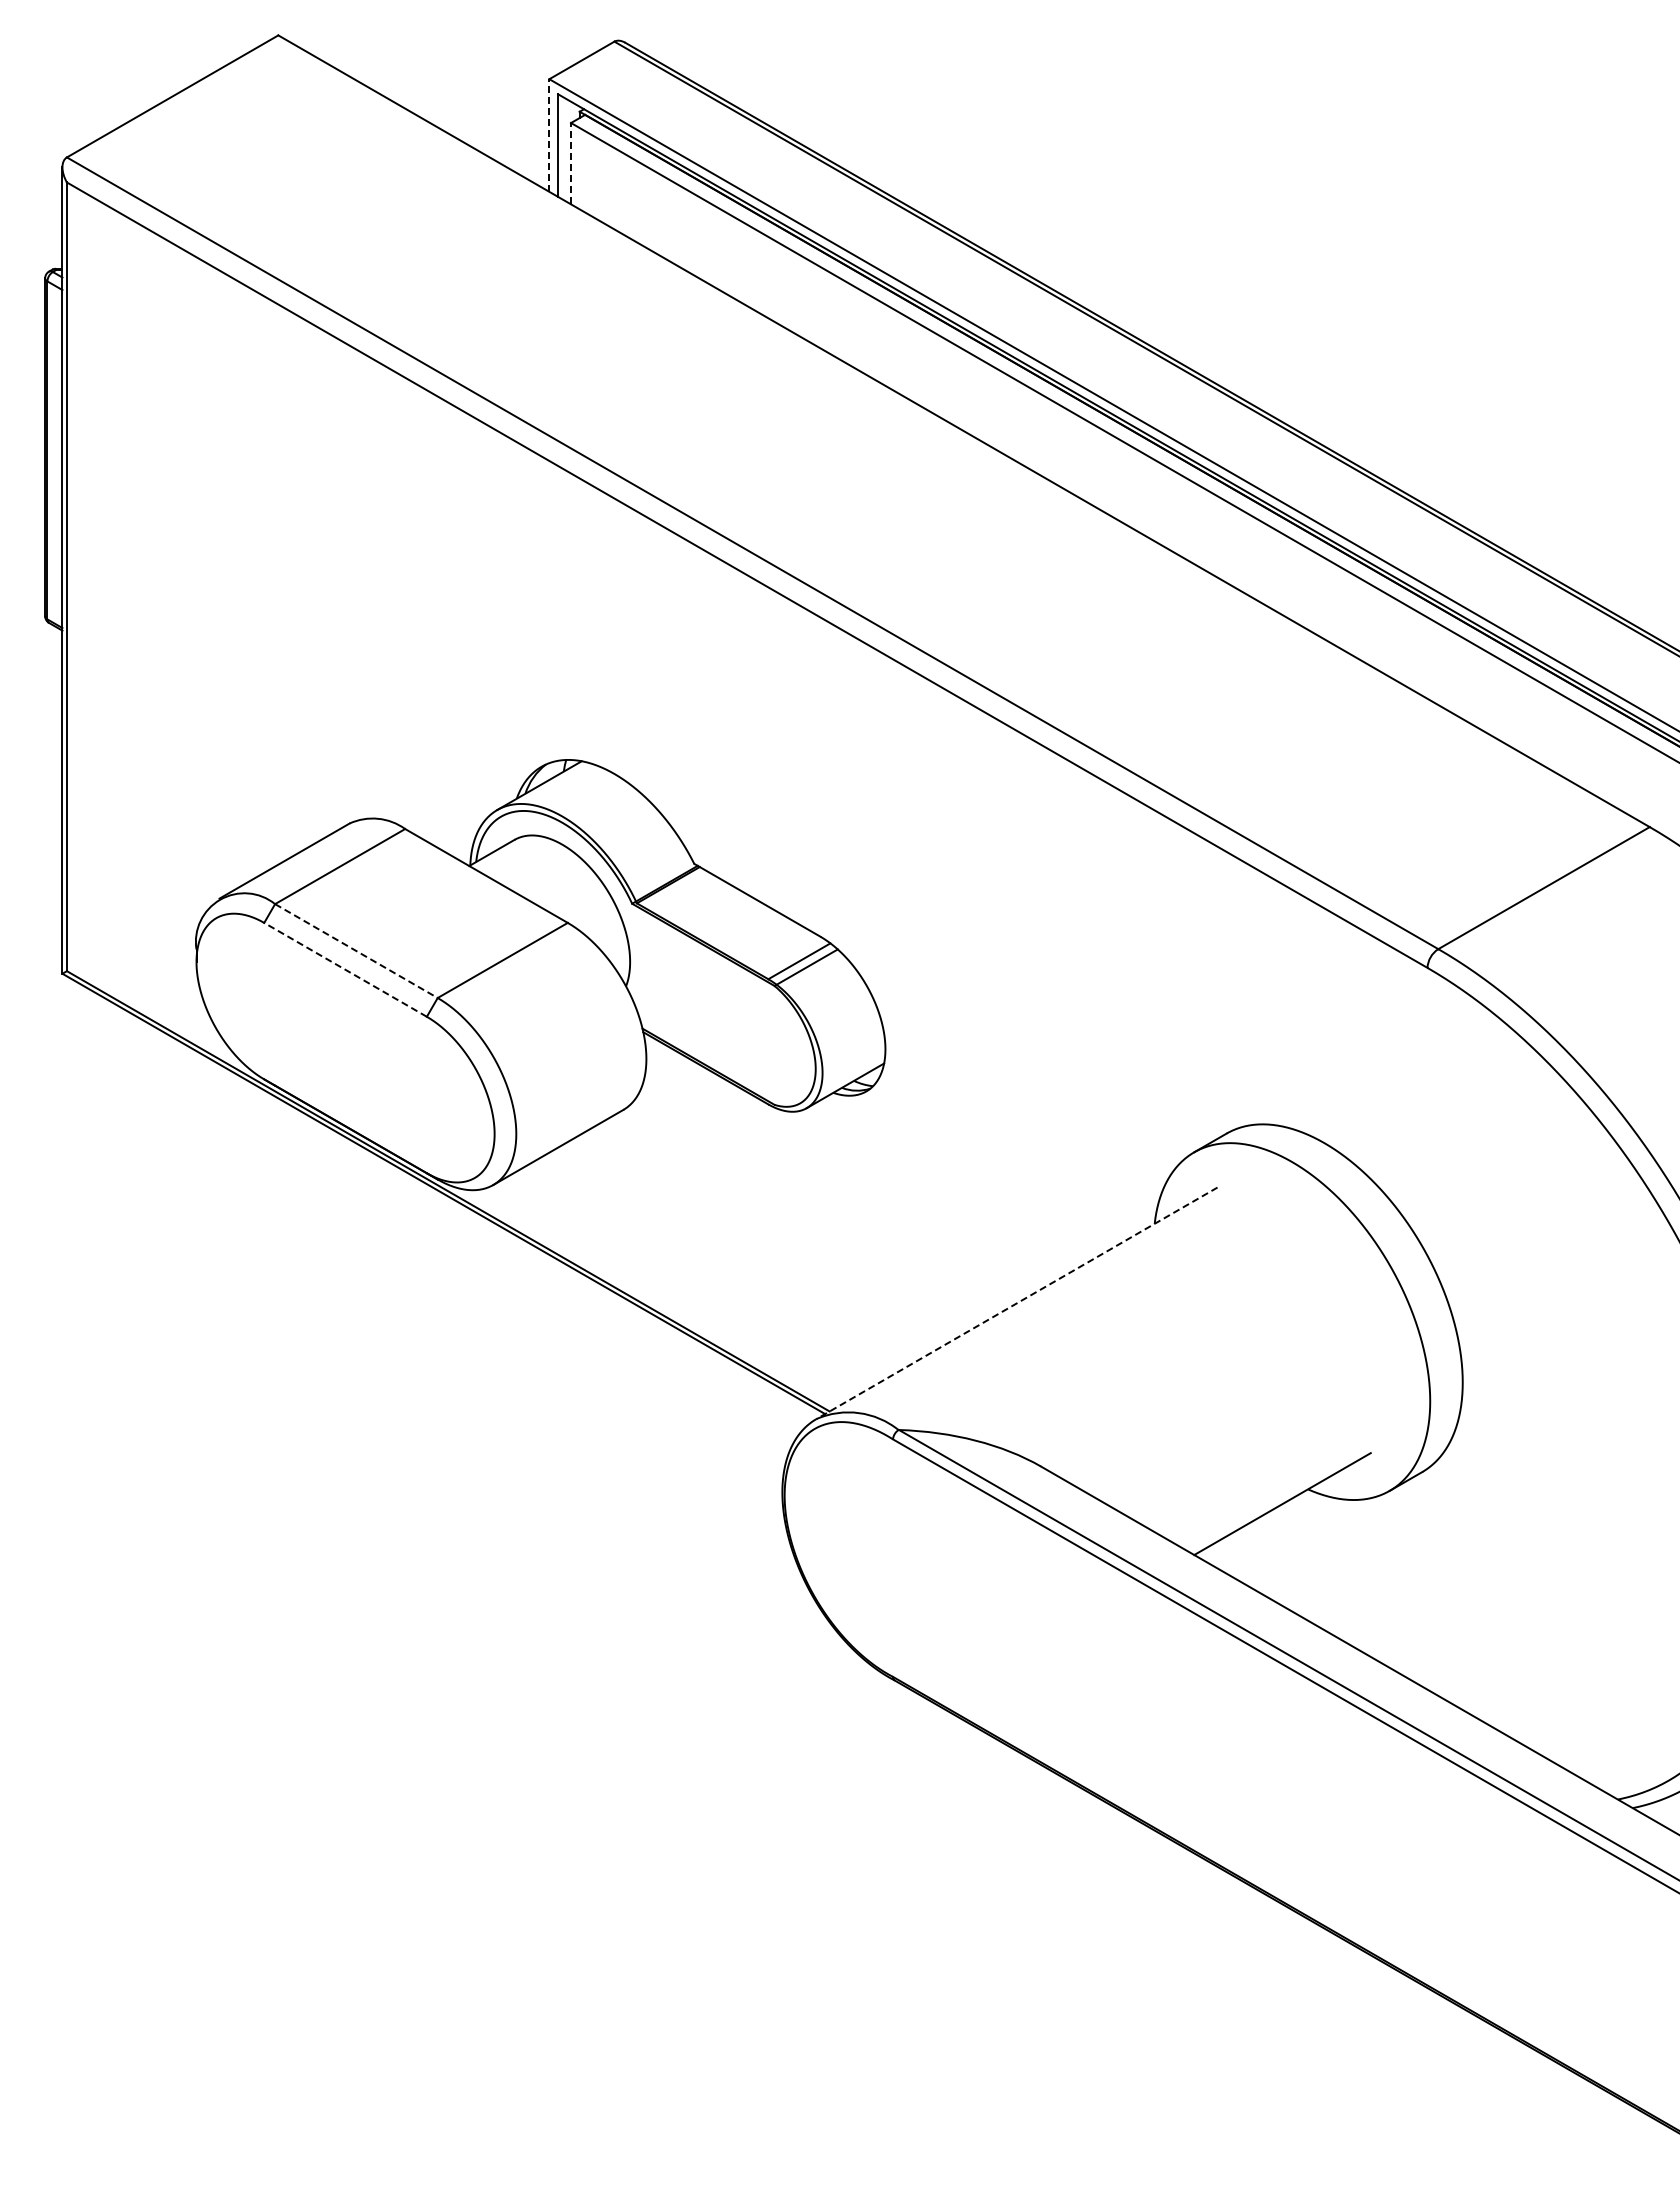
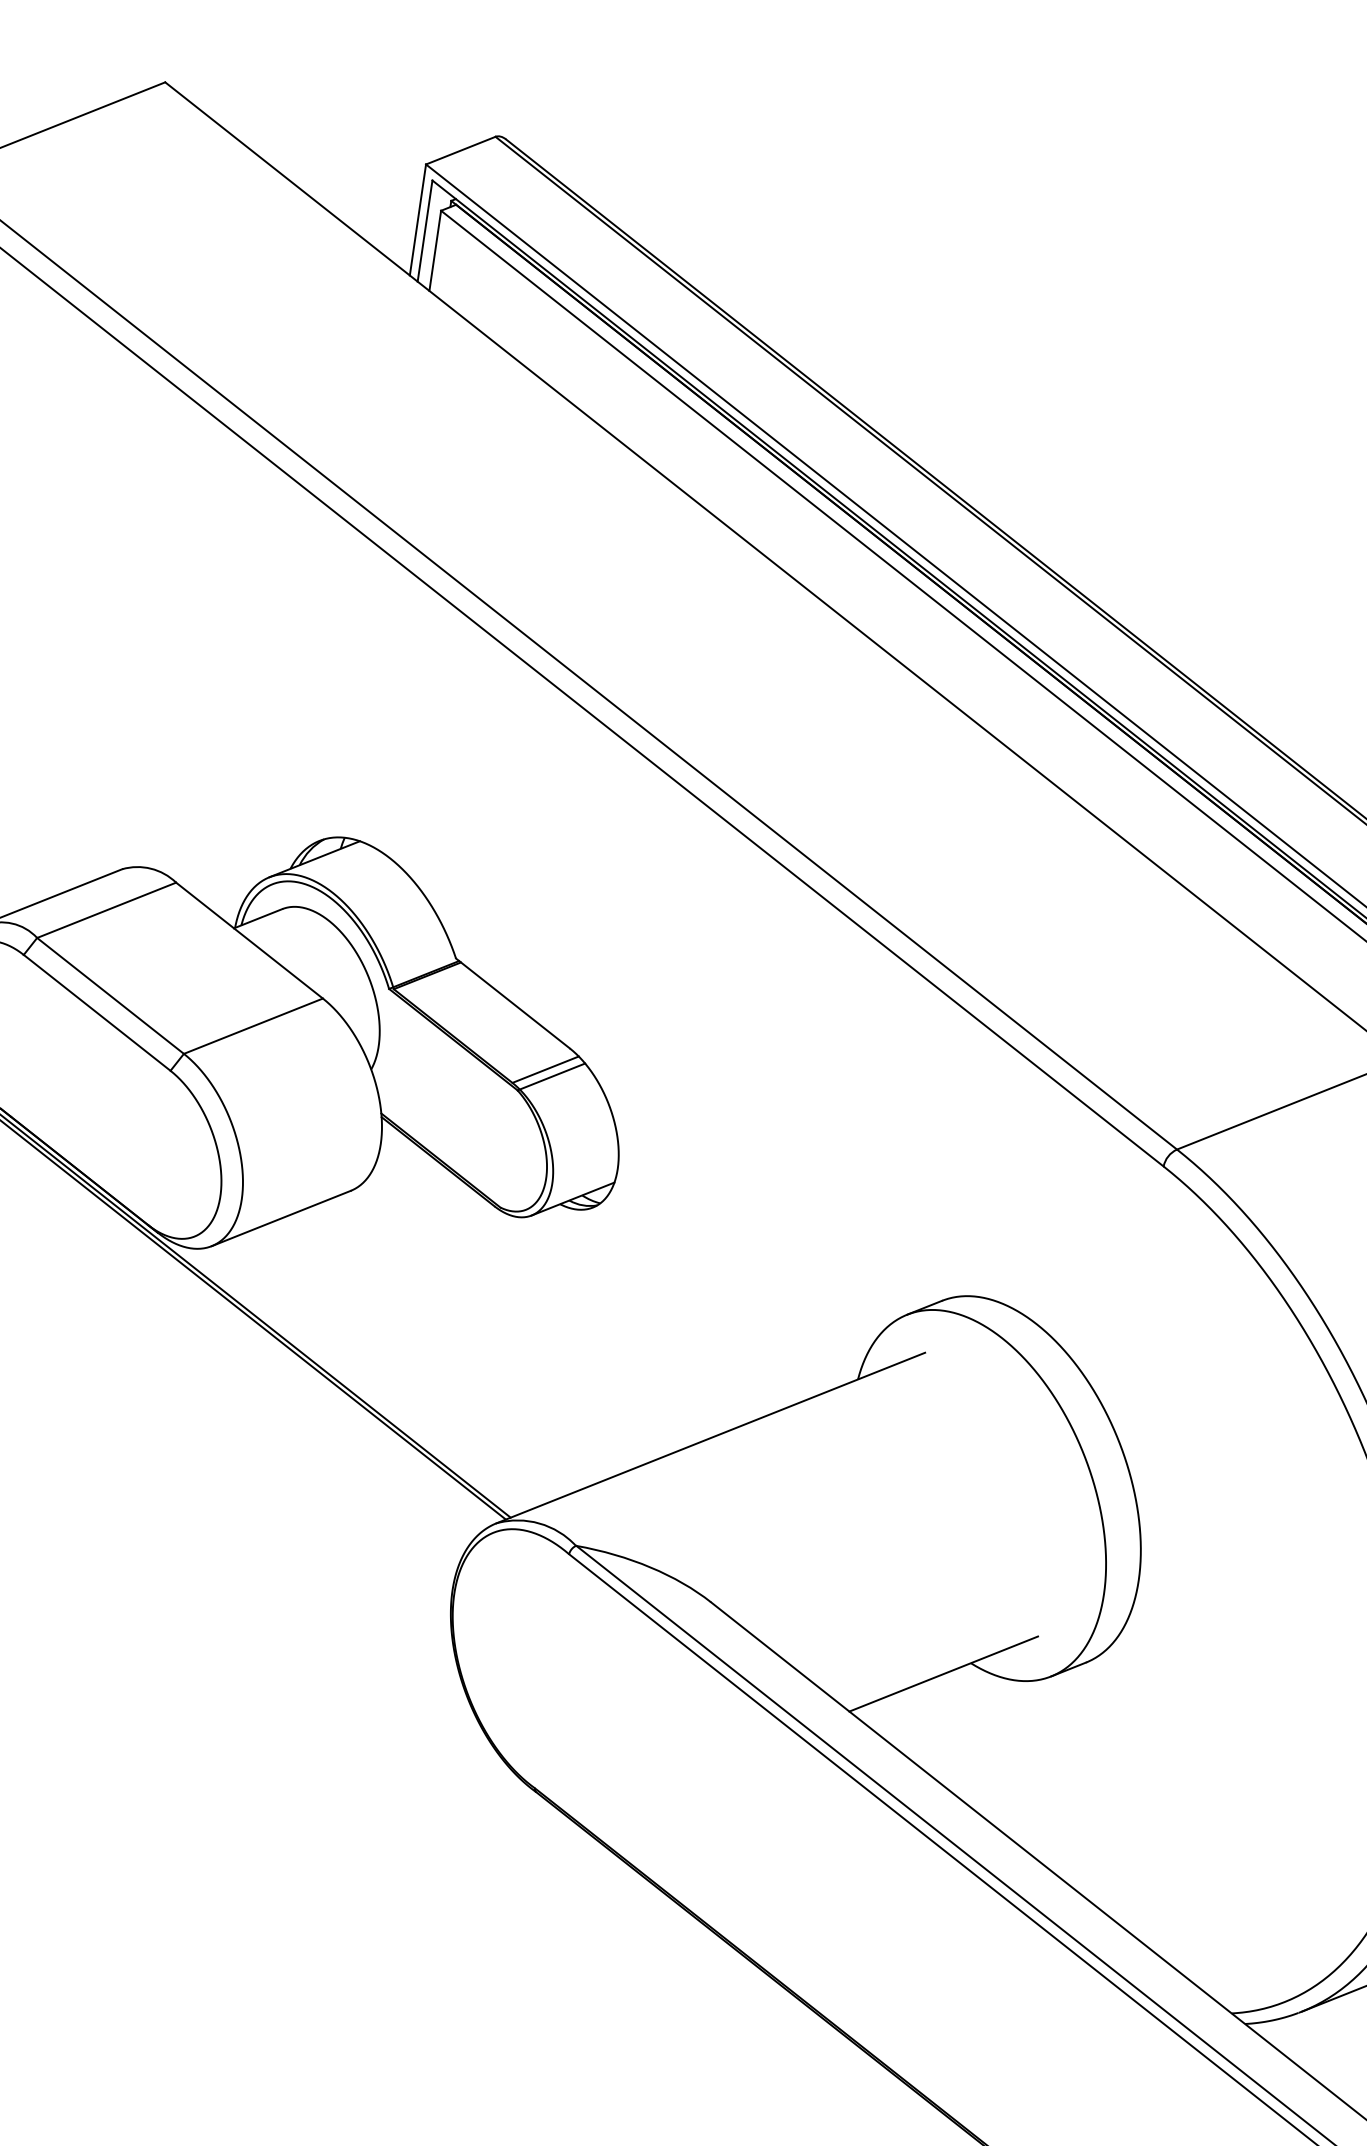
line: (549, 135) -> (418, 219), dashed -> solid
line: (571, 163) -> (435, 250), dashed -> solid
line: (356, 951) -> (110, 996), dashed -> solid
line: (345, 969) -> (97, 1012), dashed -> solid
line: (1016, 1303) -> (710, 1438), dashed -> solid

